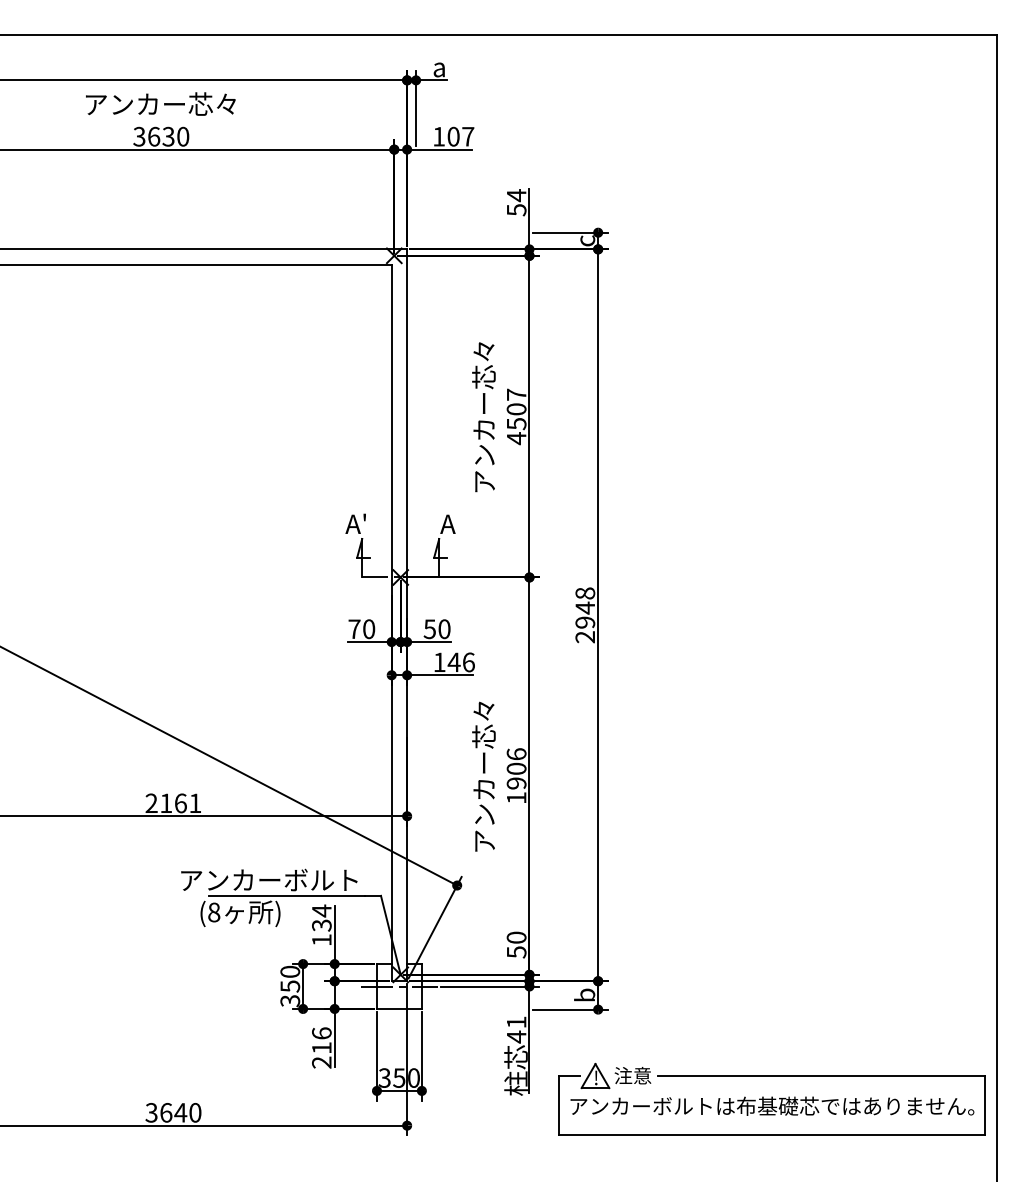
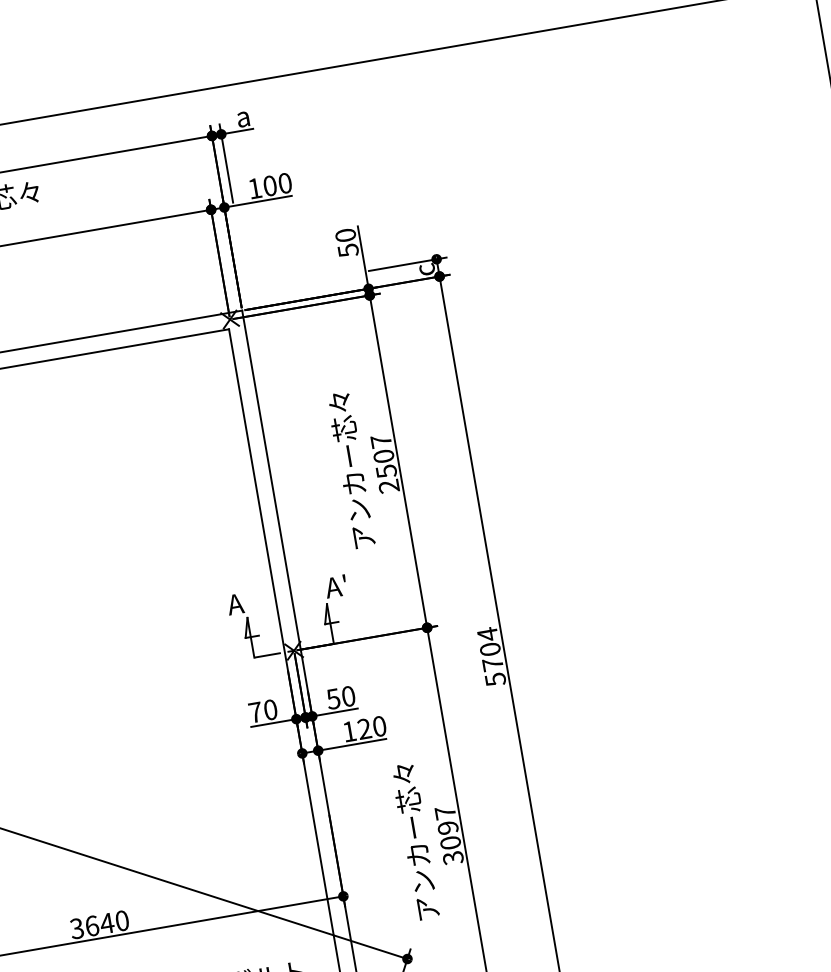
text: (468, 136) -> (285, 183), 107 -> 100
text: (516, 195) -> (345, 235), 54 -> 50
text: (516, 438) -> (388, 486), 4507 -> 2507
text: (364, 517) -> (246, 595), A' -> A
text: (459, 517) -> (344, 578), A -> A'
text: (585, 615) -> (491, 657), 2948 -> 5704
text: (460, 662) -> (371, 727), 146 -> 120
text: (516, 776) -> (449, 835), 1906 -> 3097
text: (173, 803) -> (99, 924), 2161 -> 3640

